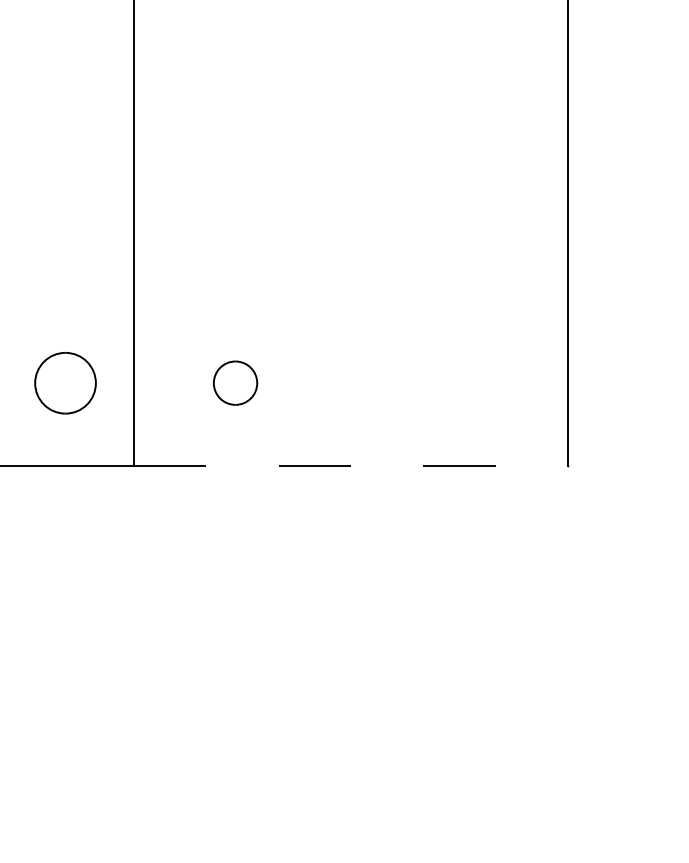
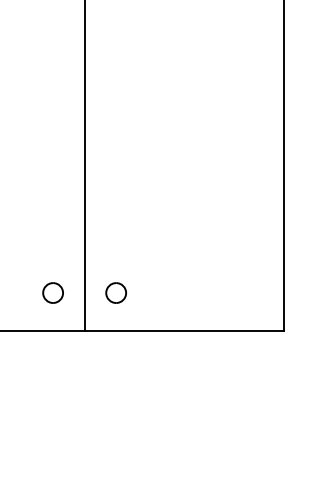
part: (64, 381) -> (52, 292), size x0.71
part: (234, 381) -> (115, 292), moved
line: (351, 466) -> (184, 331), dashed -> solid

